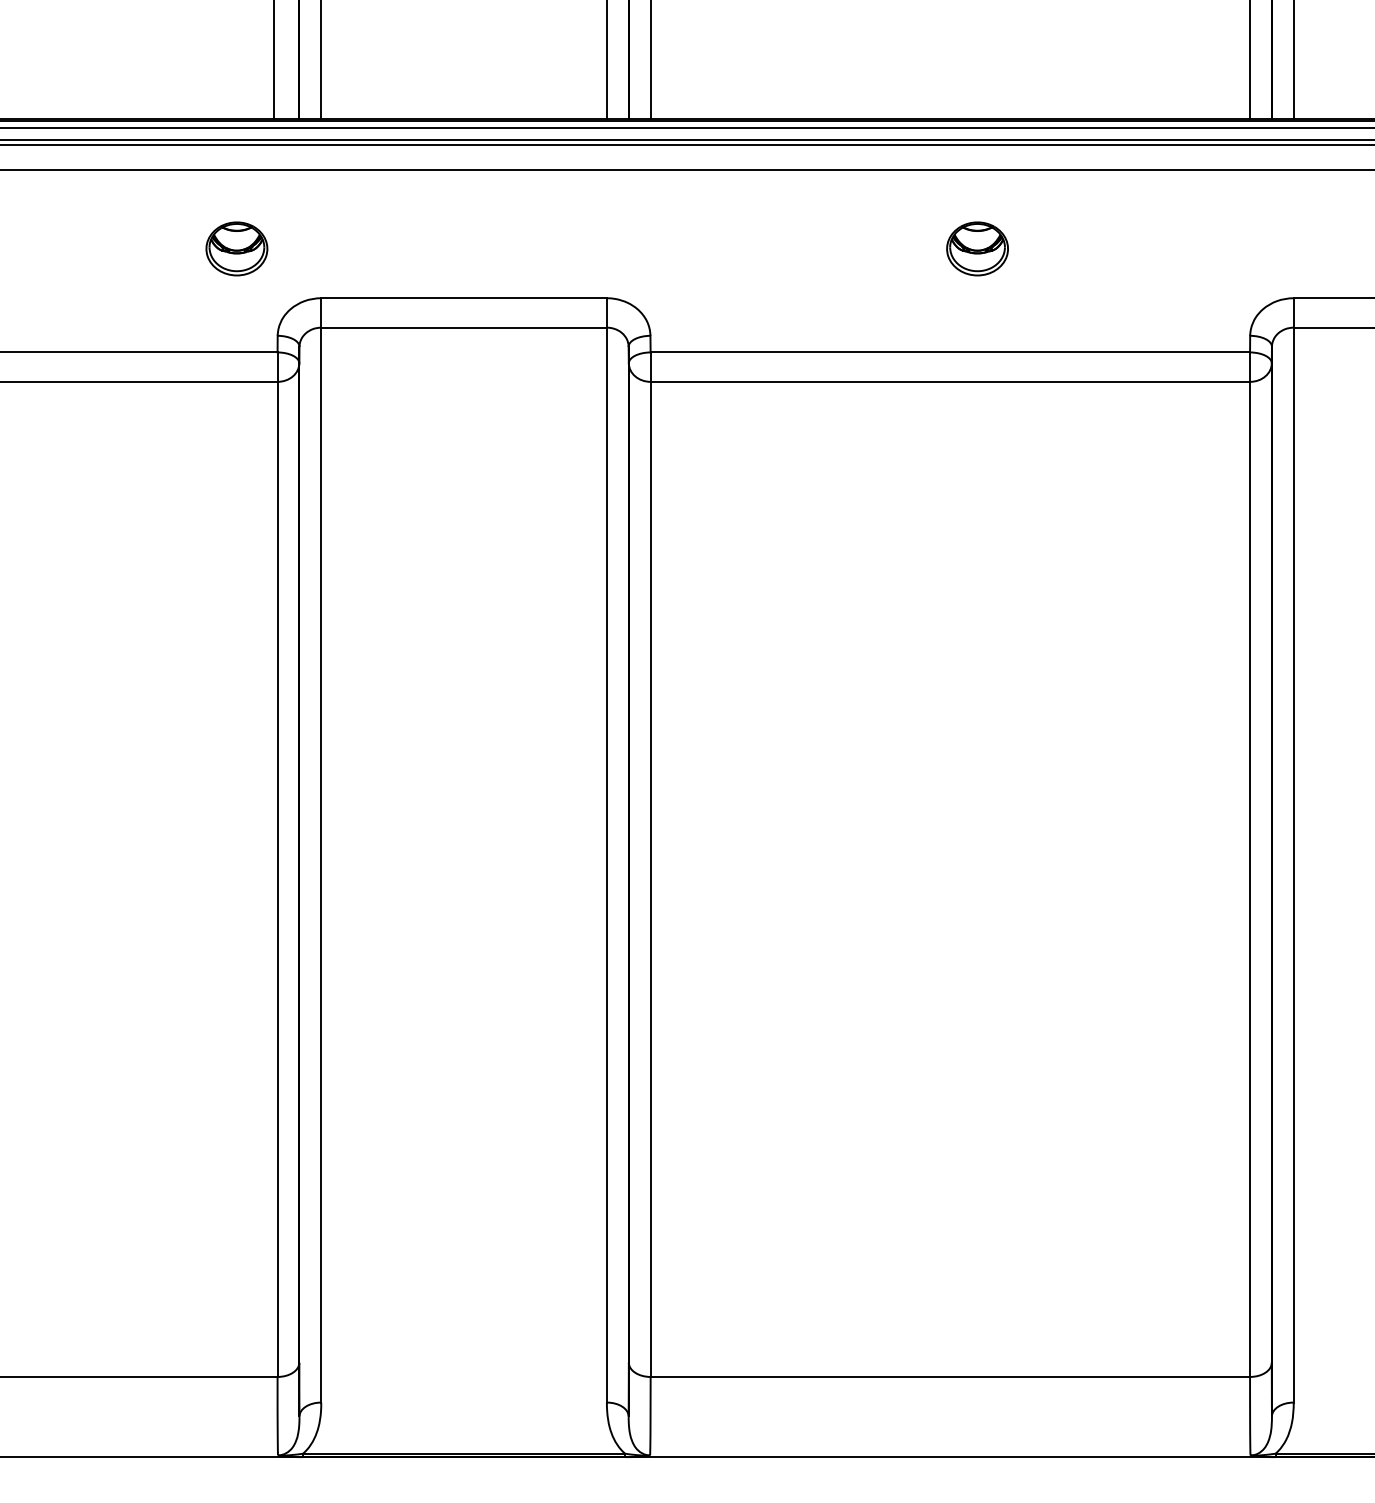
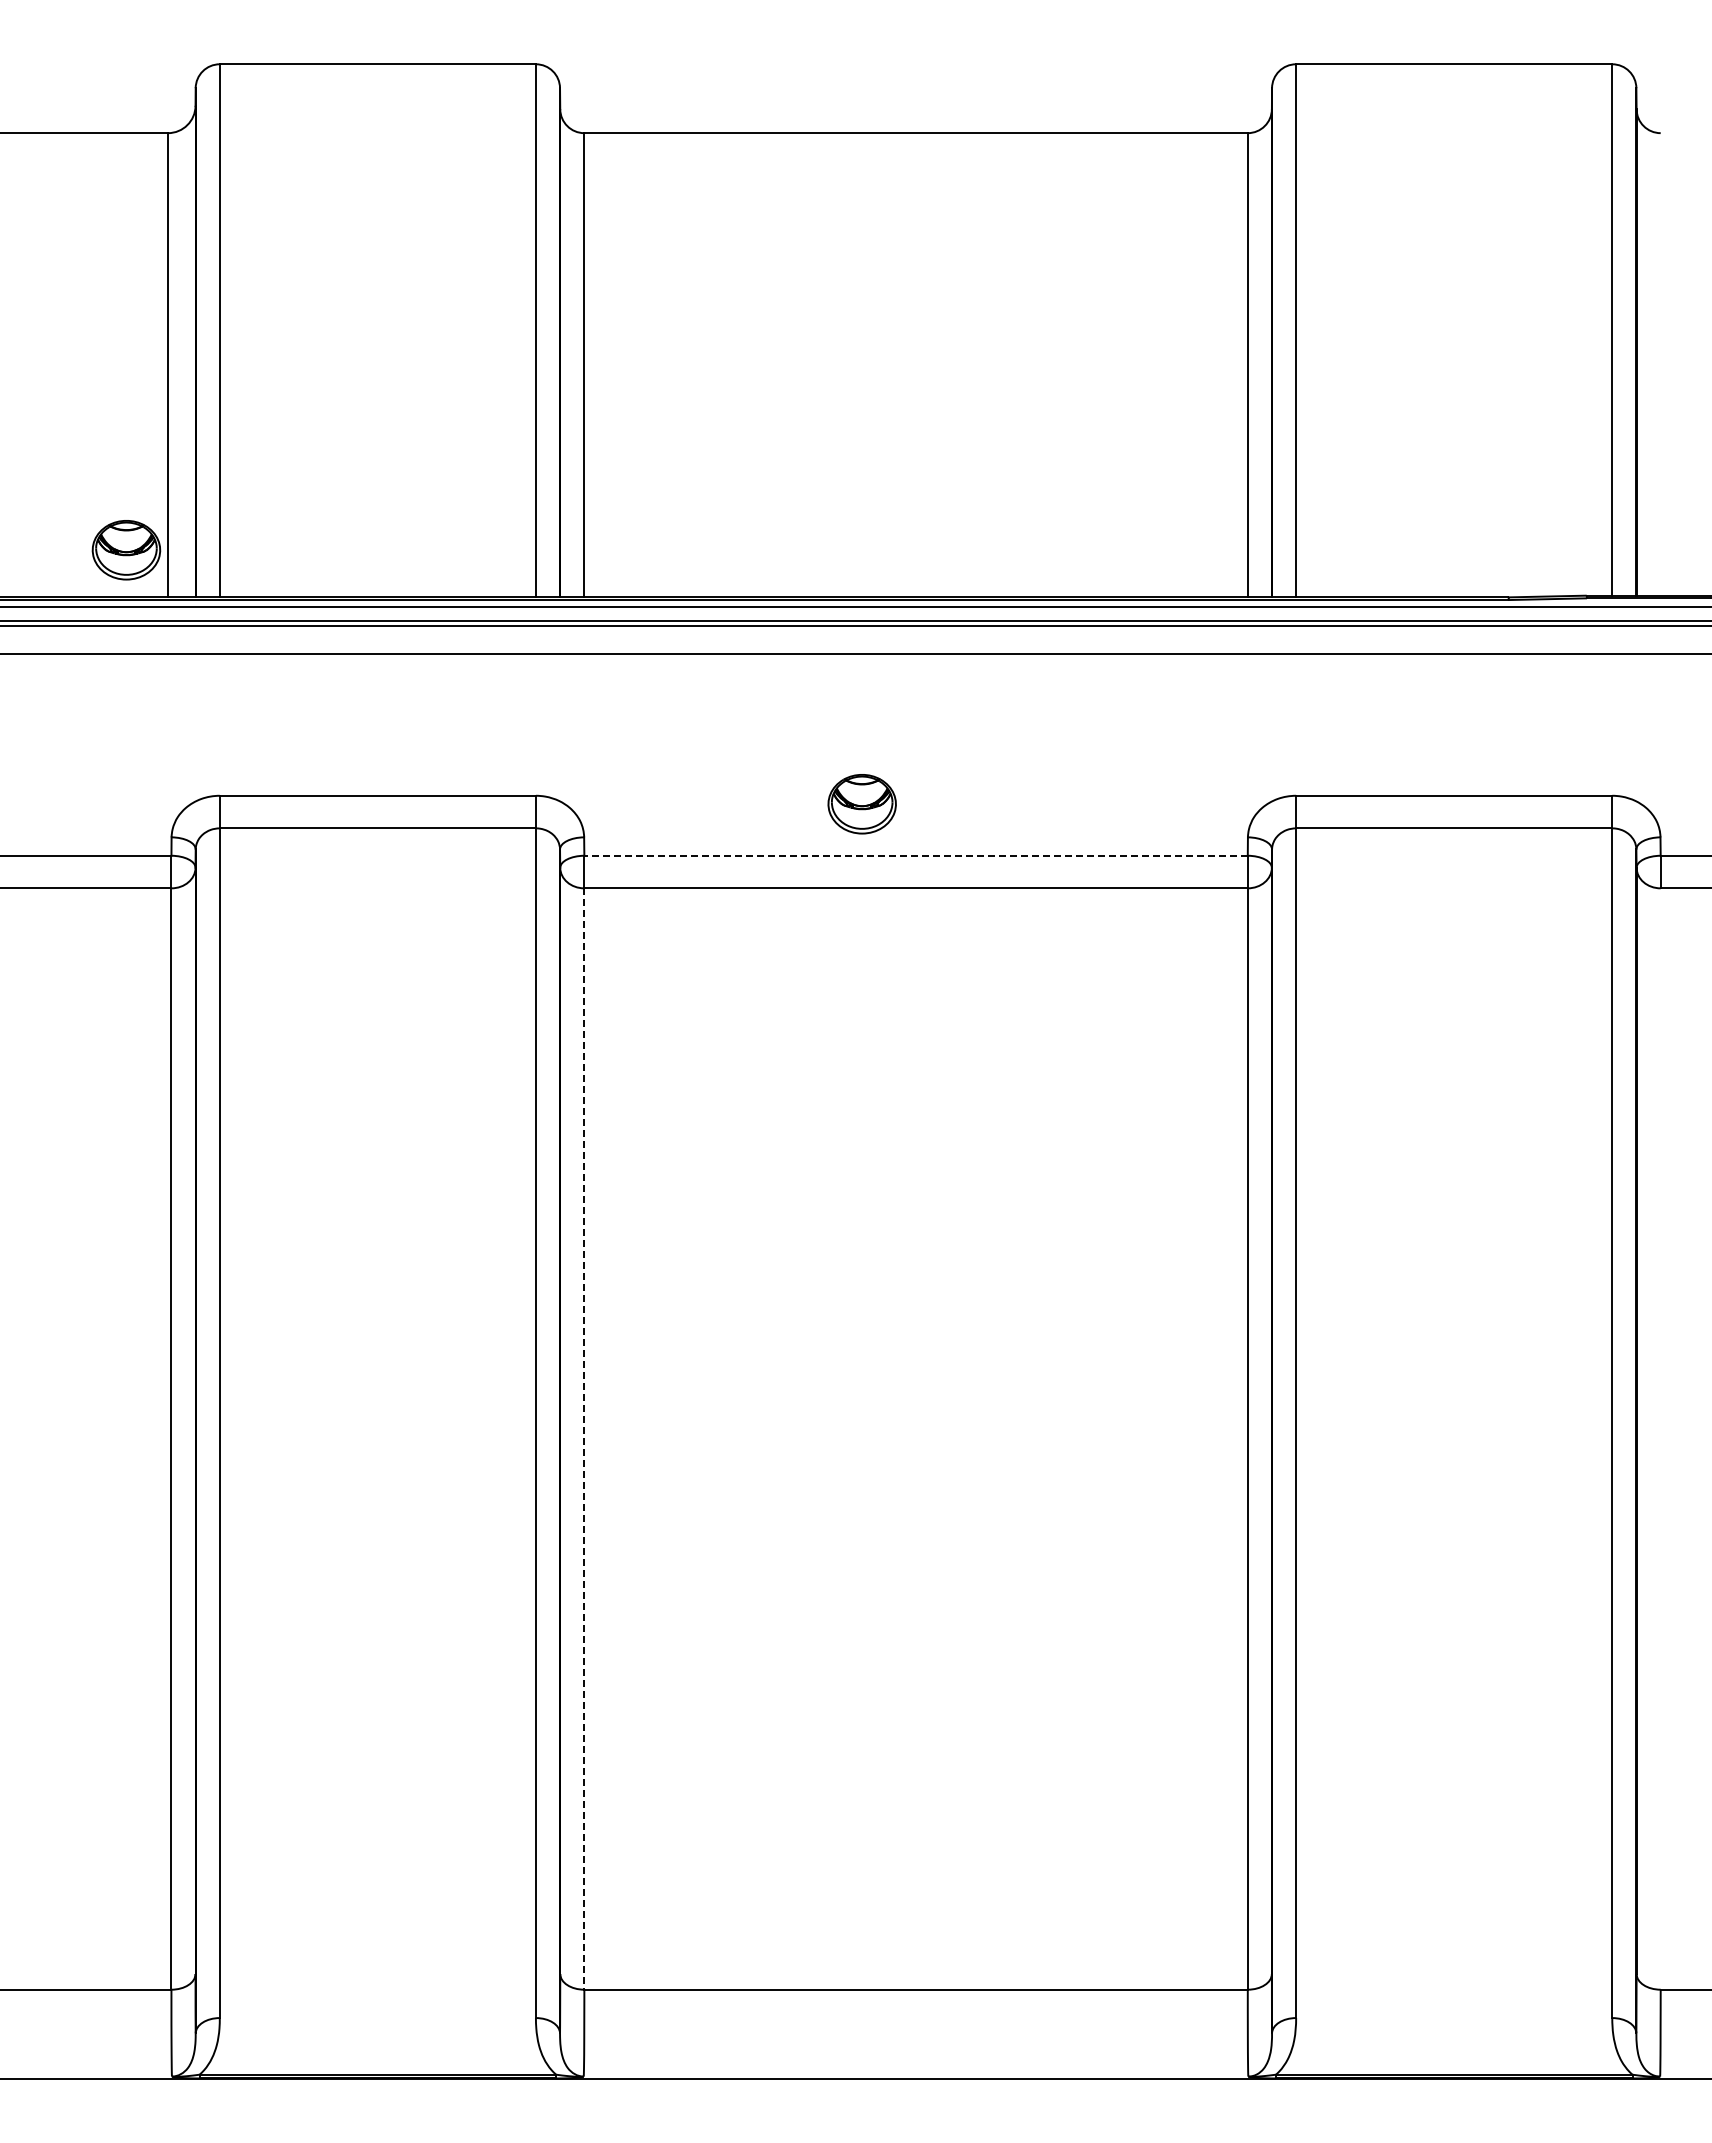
part: (236, 249) -> (126, 550), moved
part: (976, 249) -> (861, 804), moved
line: (950, 352) -> (916, 855), solid -> dashed
line: (650, 879) -> (584, 1439), solid -> dashed

